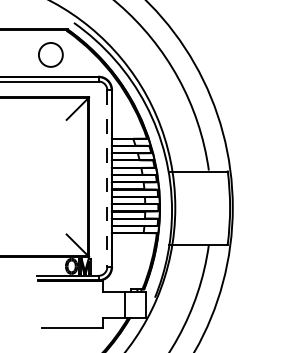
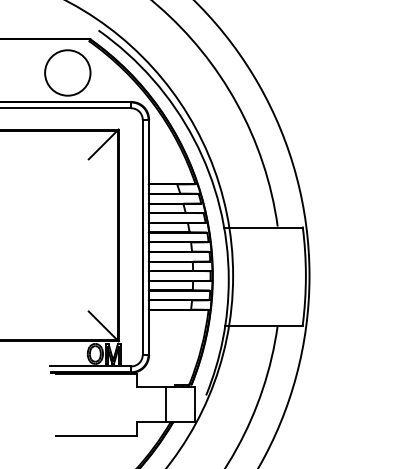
circle: (50, 54) -> (67, 72), size x1.43
line: (107, 178) -> (142, 237), dashed -> solid

